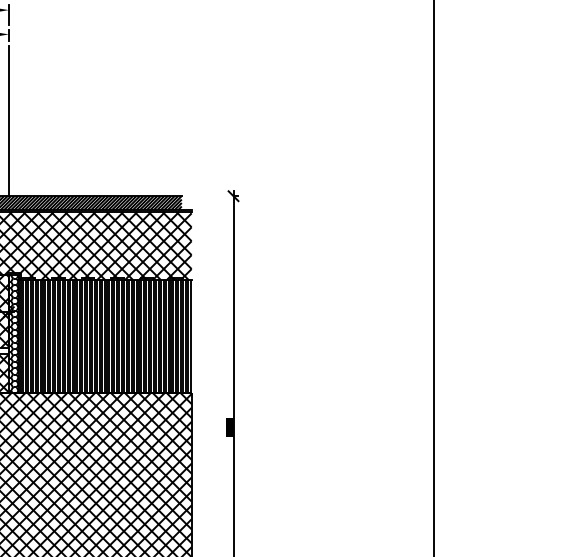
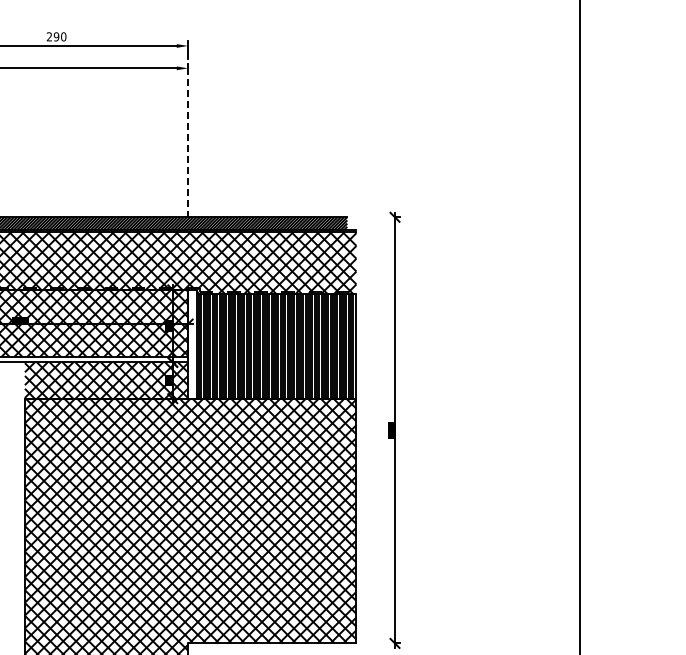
line: (9, 121) -> (188, 148), solid -> dashed
hatch: (13, 333) -> (192, 343), removed

